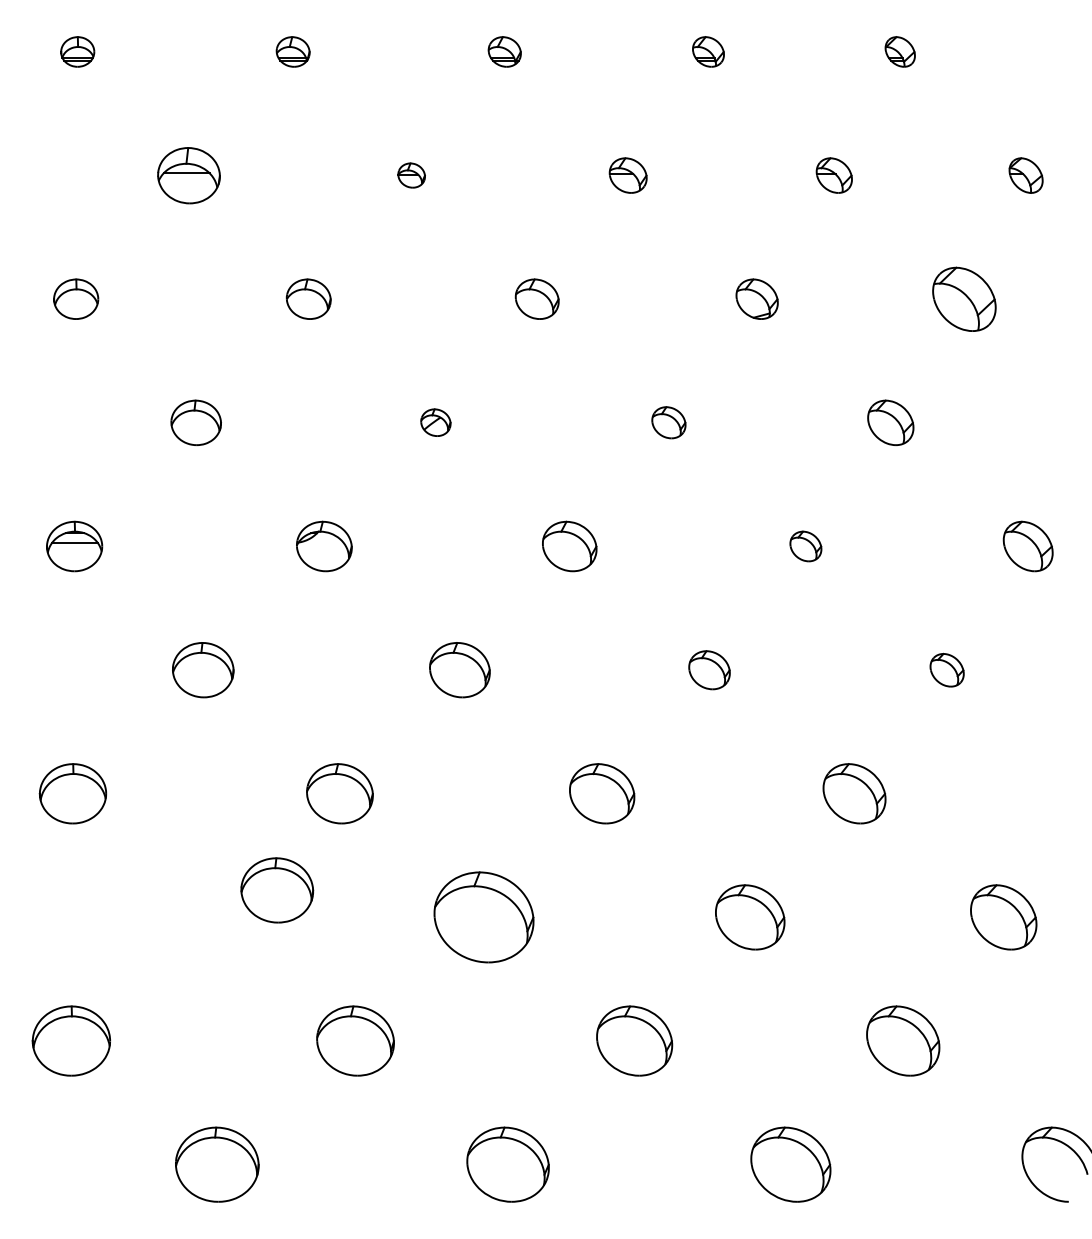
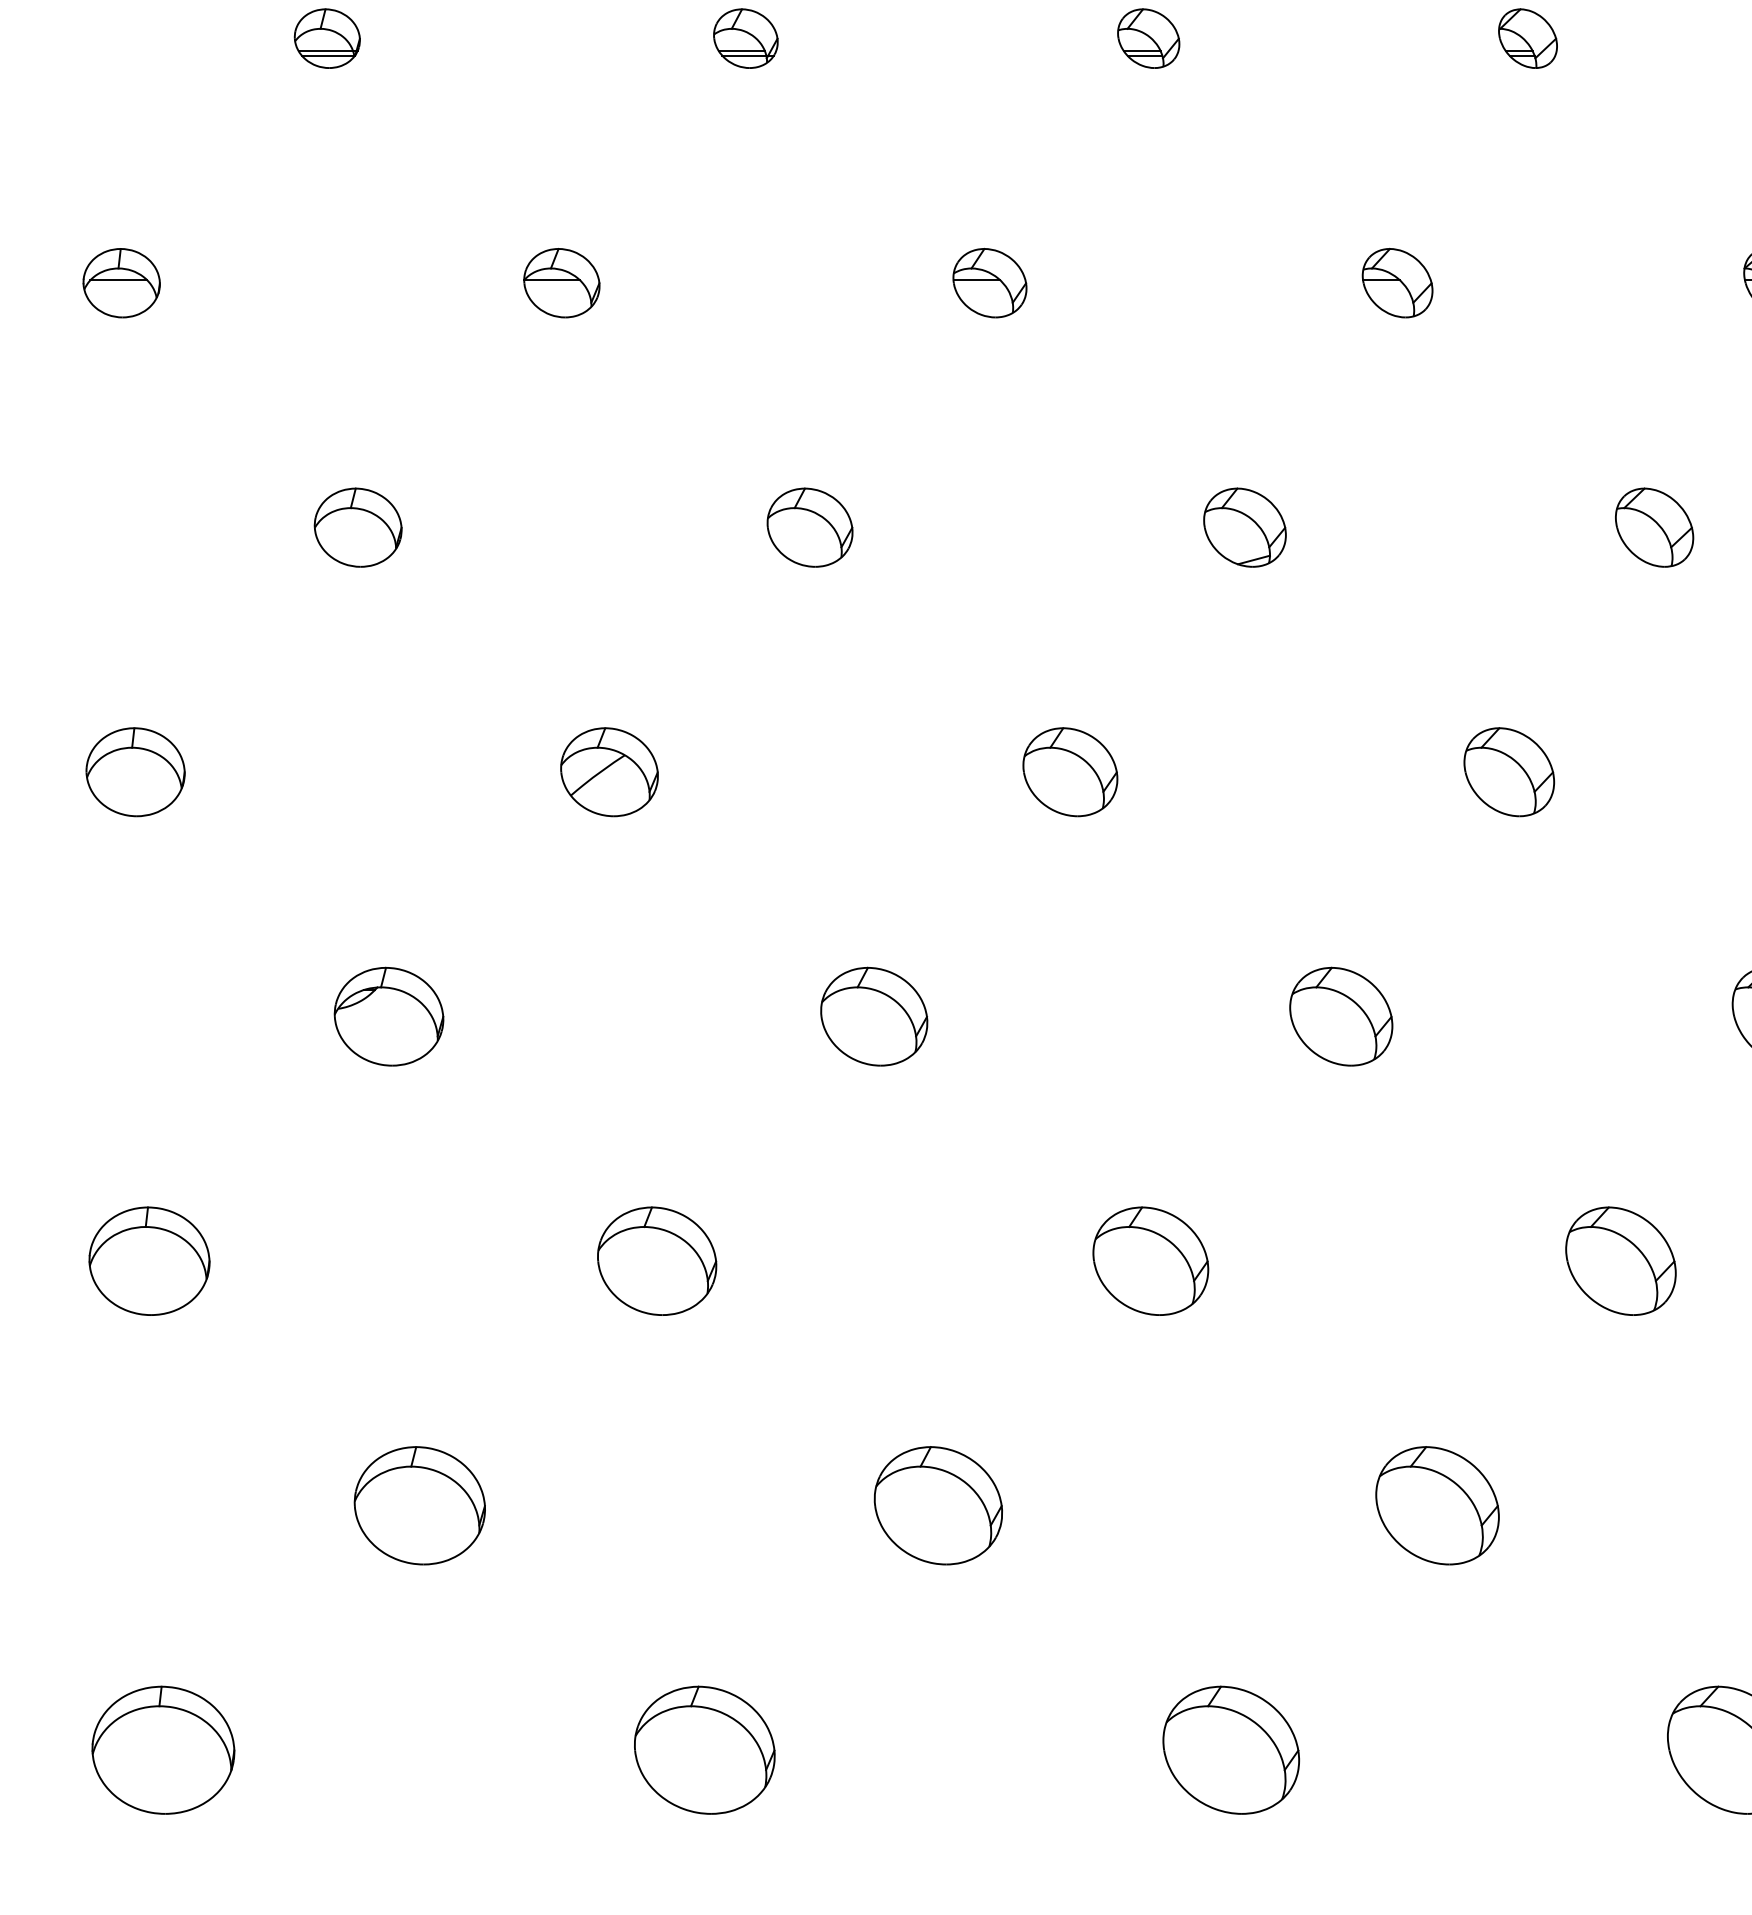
part: (189, 175) -> (122, 282), size x0.62
part: (411, 175) -> (561, 282), size x1.43
part: (963, 298) -> (1653, 526), size x0.62
part: (435, 422) -> (608, 771), size x1.67
part: (668, 422) -> (1069, 771), size x1.43
part: (805, 546) -> (1340, 1016), size x1.67
part: (709, 670) -> (1150, 1261), size x1.43
part: (946, 670) -> (1619, 1261), size x1.67
part: (277, 890) -> (163, 1750), moved
part: (483, 917) -> (703, 1750), size x0.71

